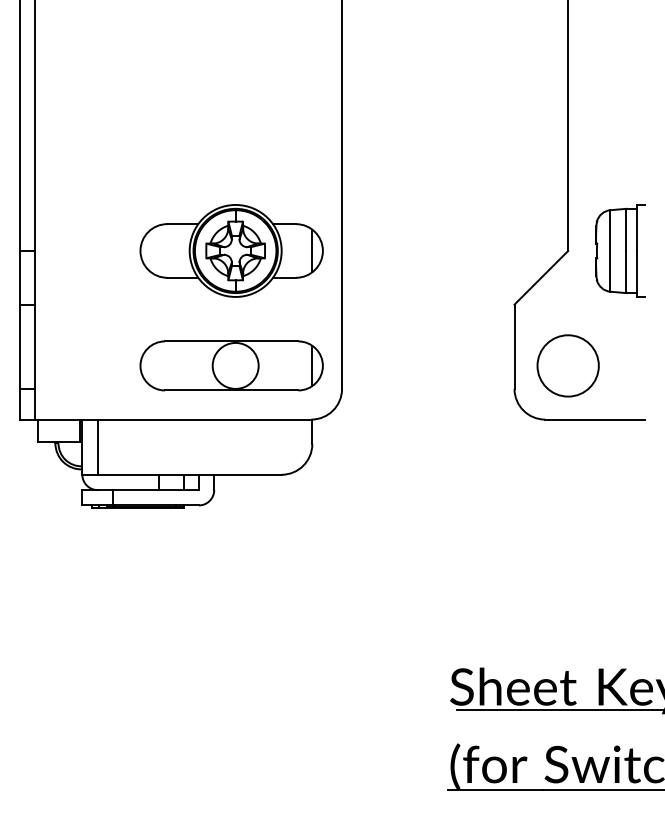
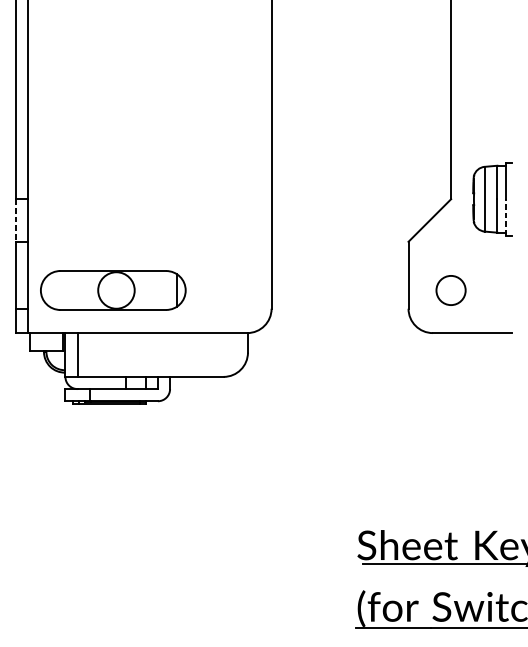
part: (231, 250) -> (183, 198), removed
line: (637, 273) -> (506, 217), solid -> dashed
line: (20, 277) -> (16, 220), solid -> dashed
part: (231, 365) -> (113, 290), moved
circle: (567, 365) -> (450, 290), size x0.6

